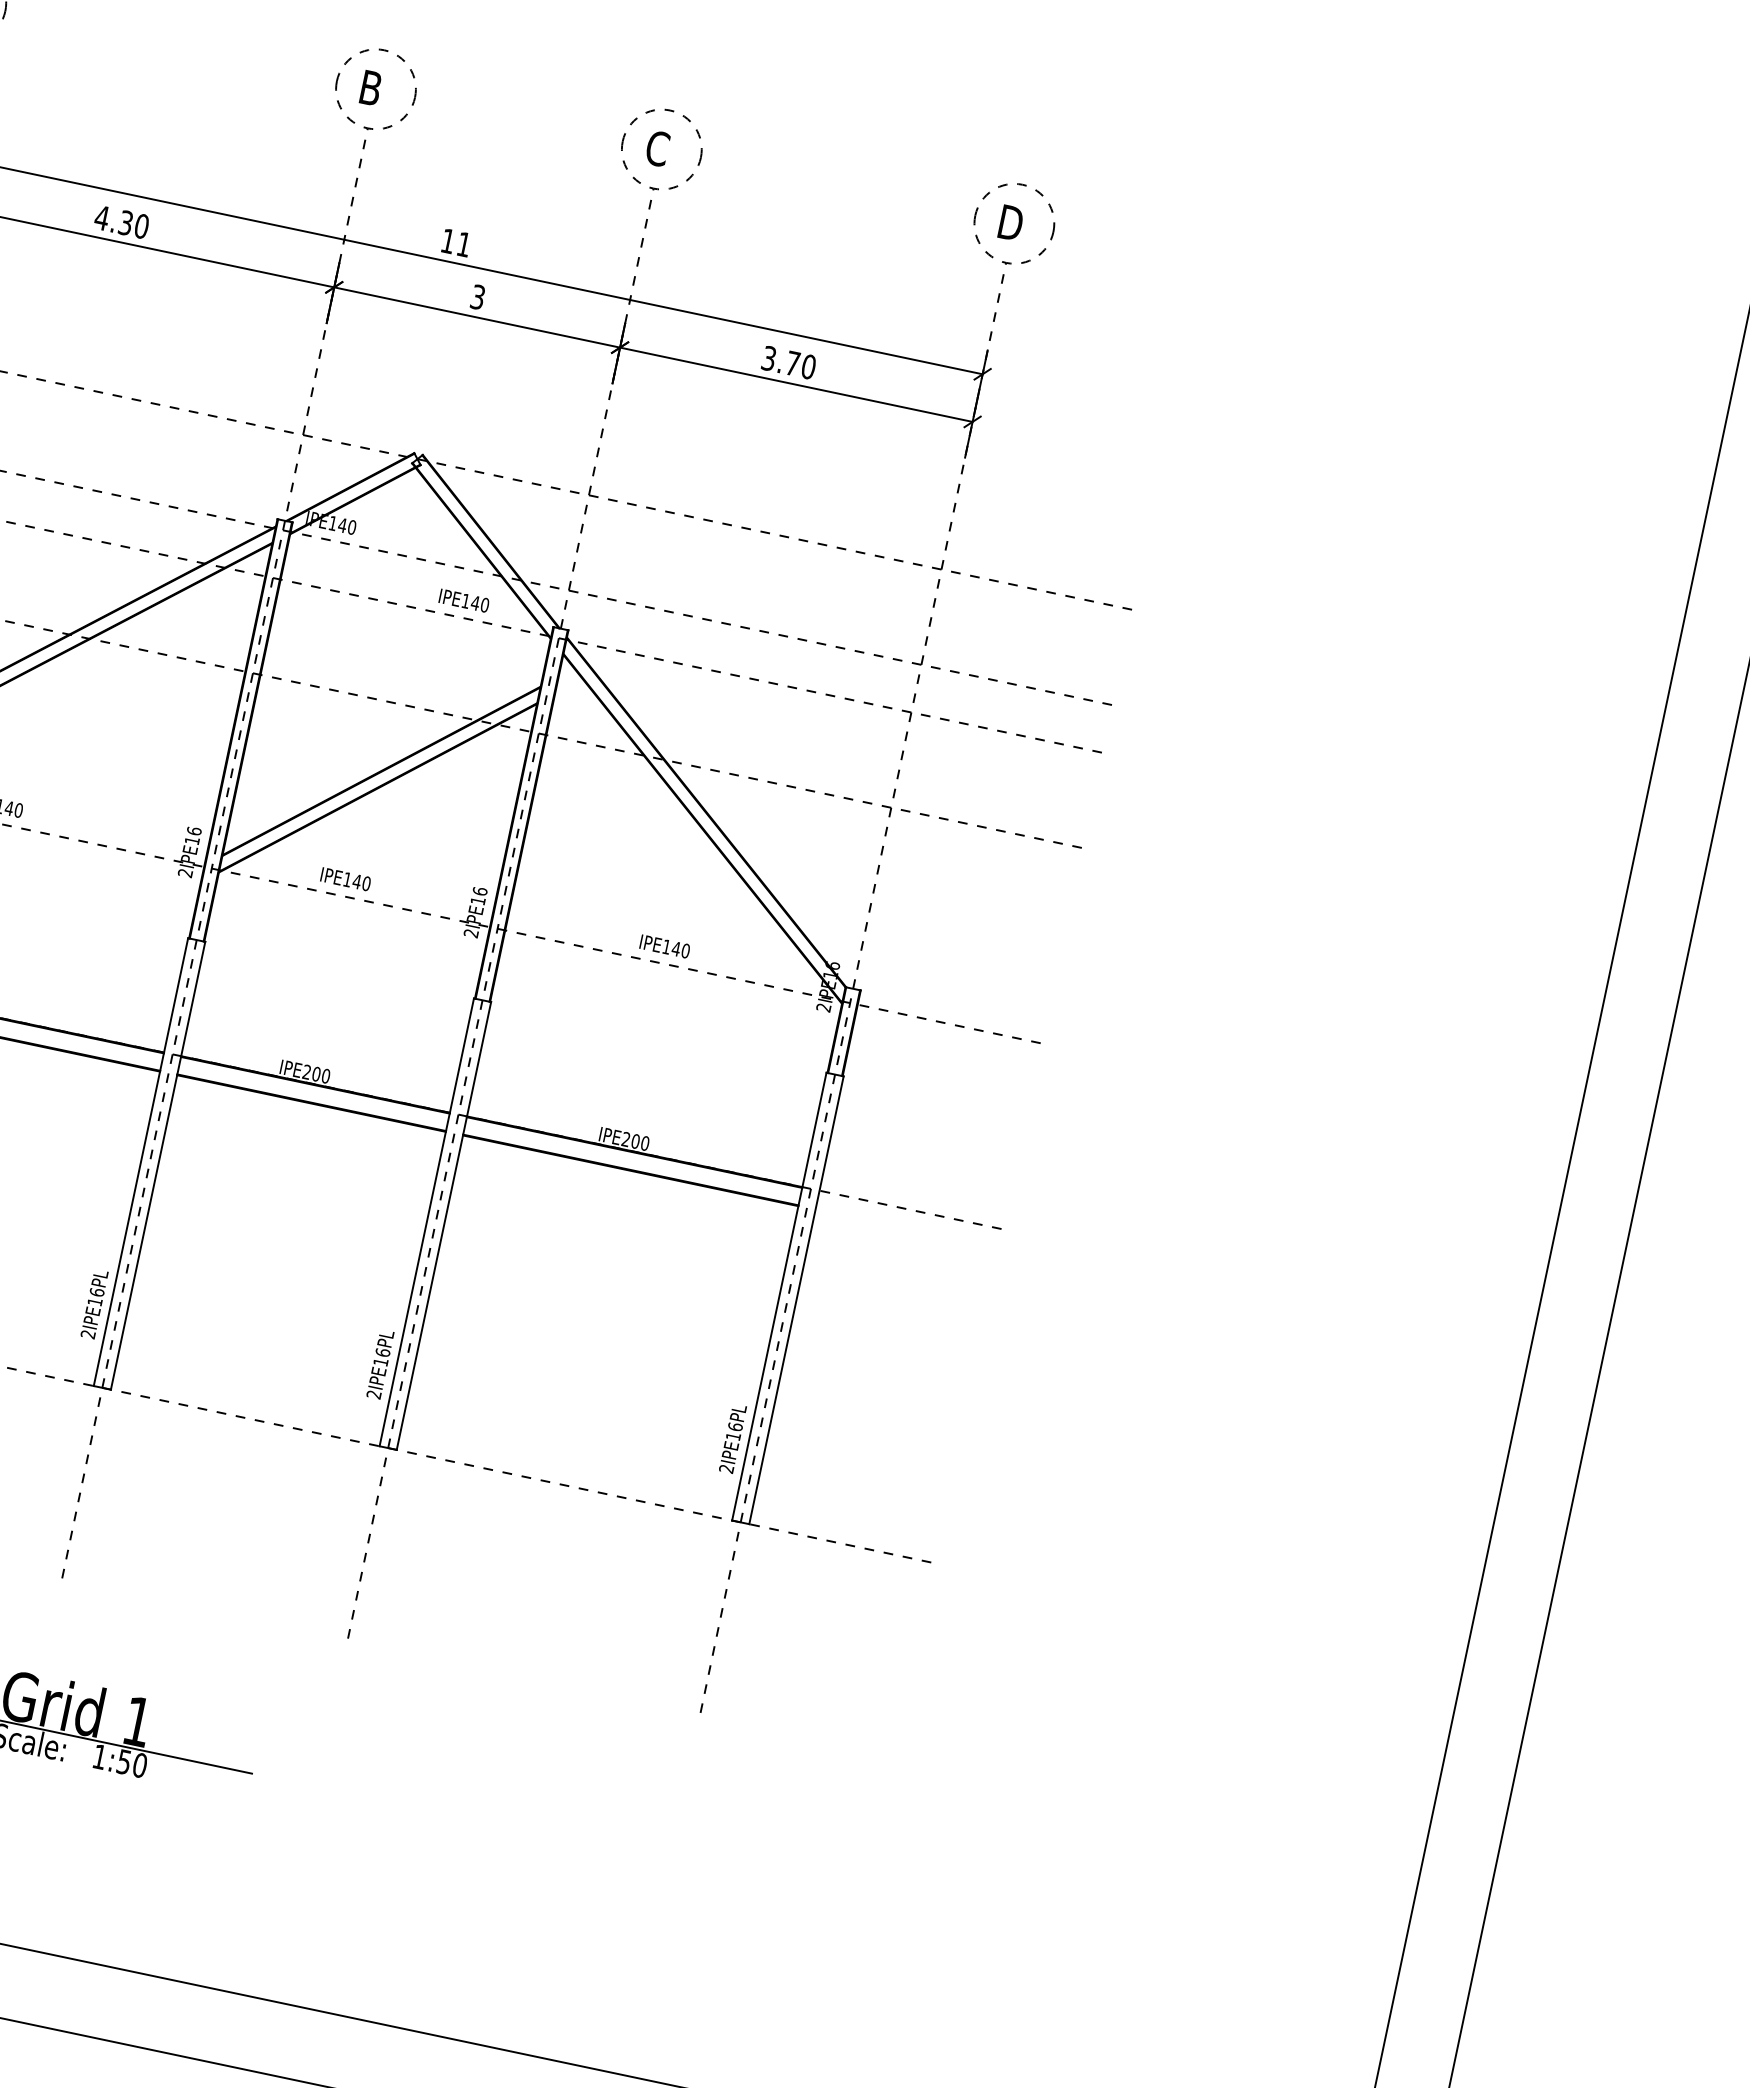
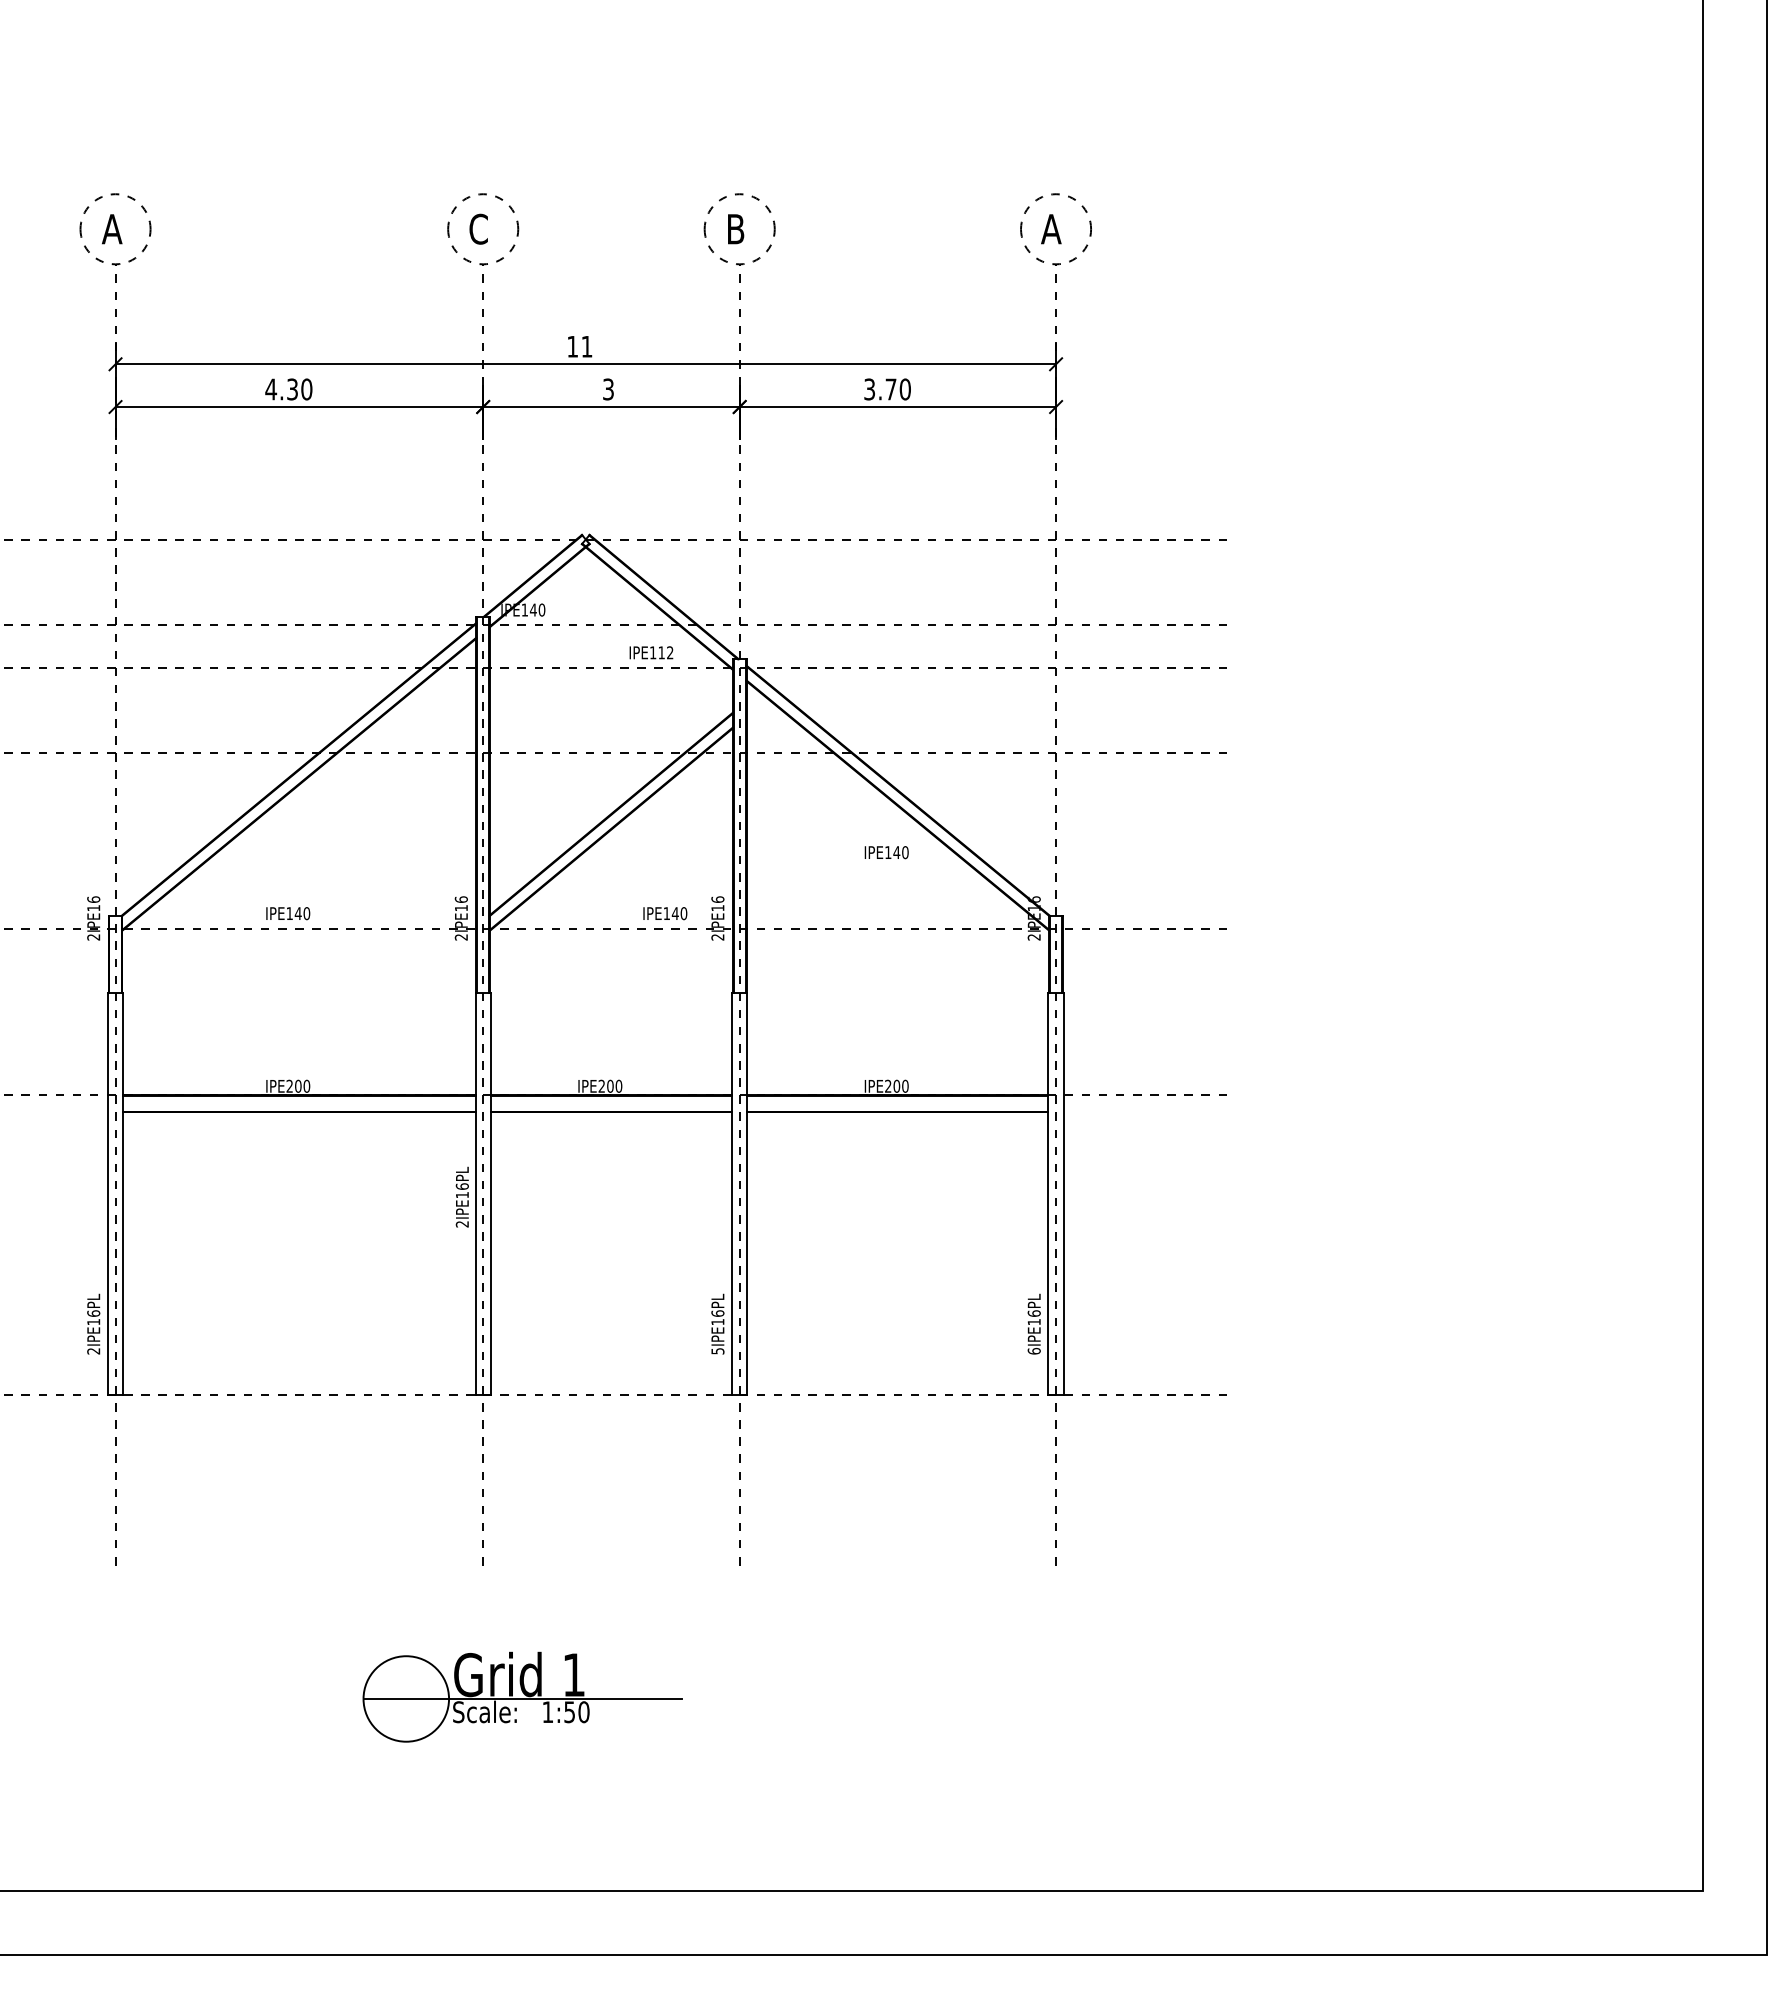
text: (370, 87) -> (478, 228), B -> C
text: (657, 147) -> (735, 228), C -> B
text: (1009, 223) -> (1051, 229), D -> A
text: (479, 603) -> (665, 652), IPE140 -> IPE112
text: (346, 879) -> (665, 913), moved
text: (664, 946) -> (886, 852), moved
text: (93, 1303) -> (461, 1196), moved
text: (373, 1394) -> (717, 1351), 2IPE16PL -> 5IPE16PL
text: (725, 1467) -> (1033, 1350), 2IPE16PL -> 6IPE16PL

